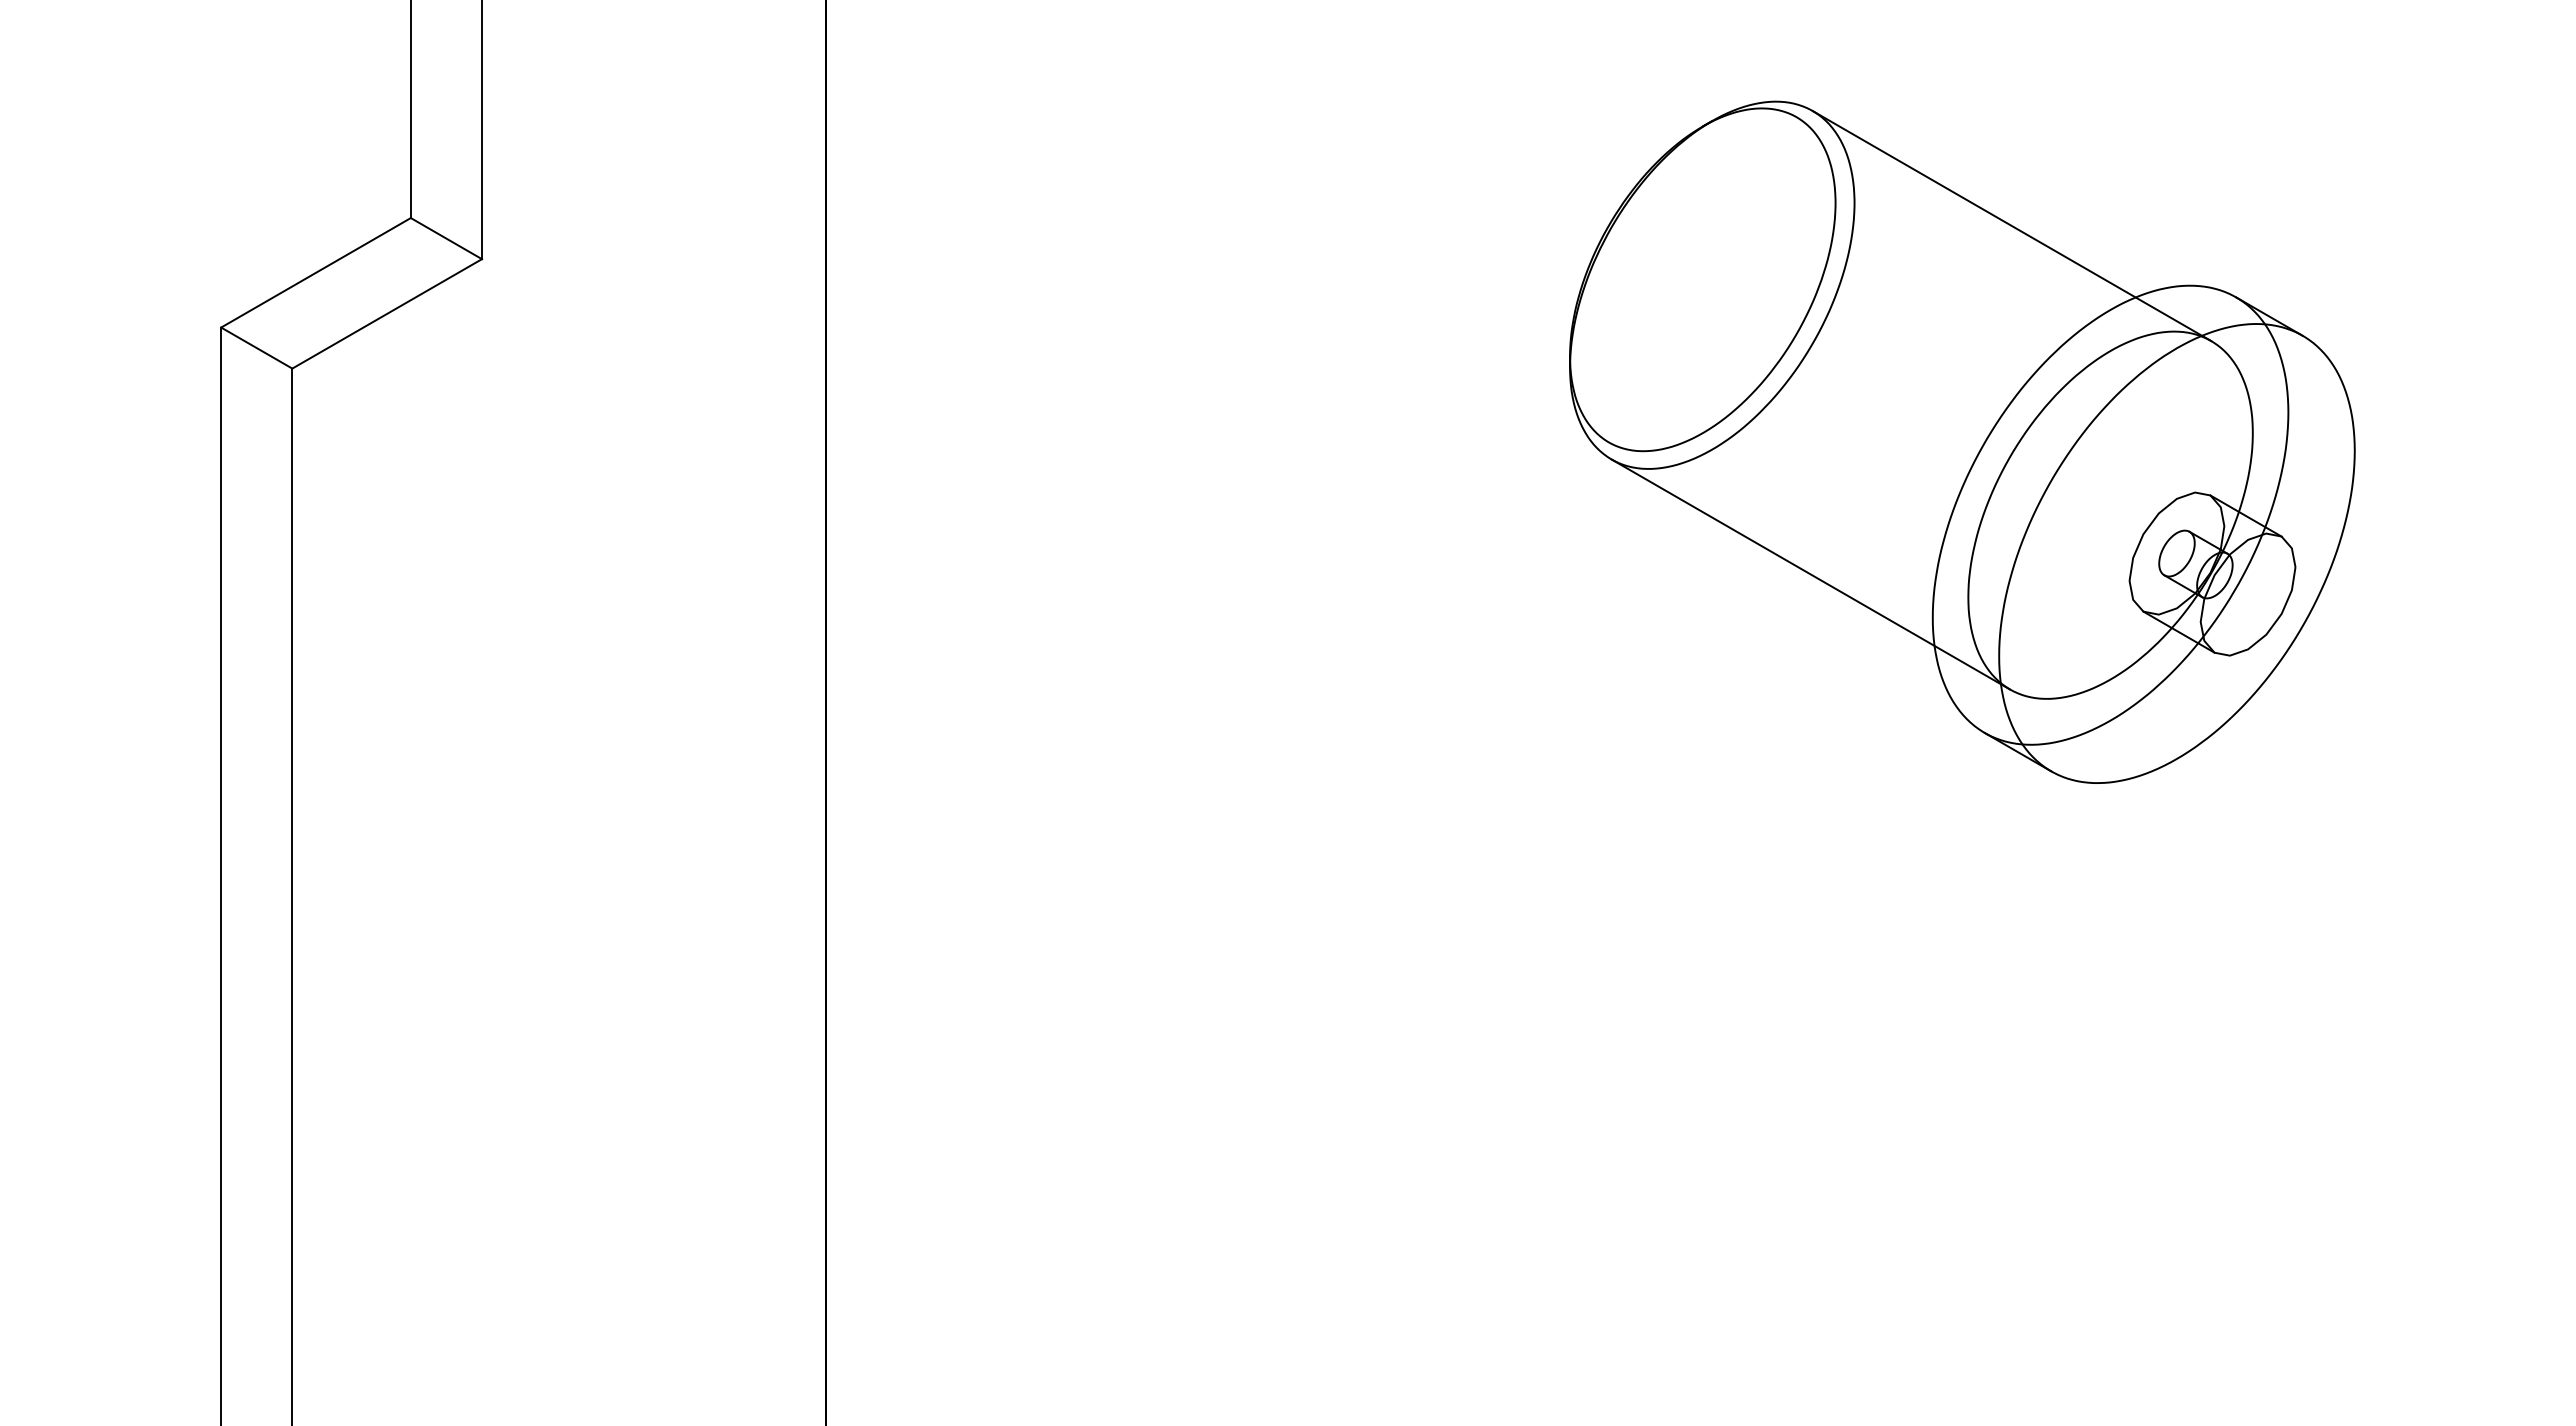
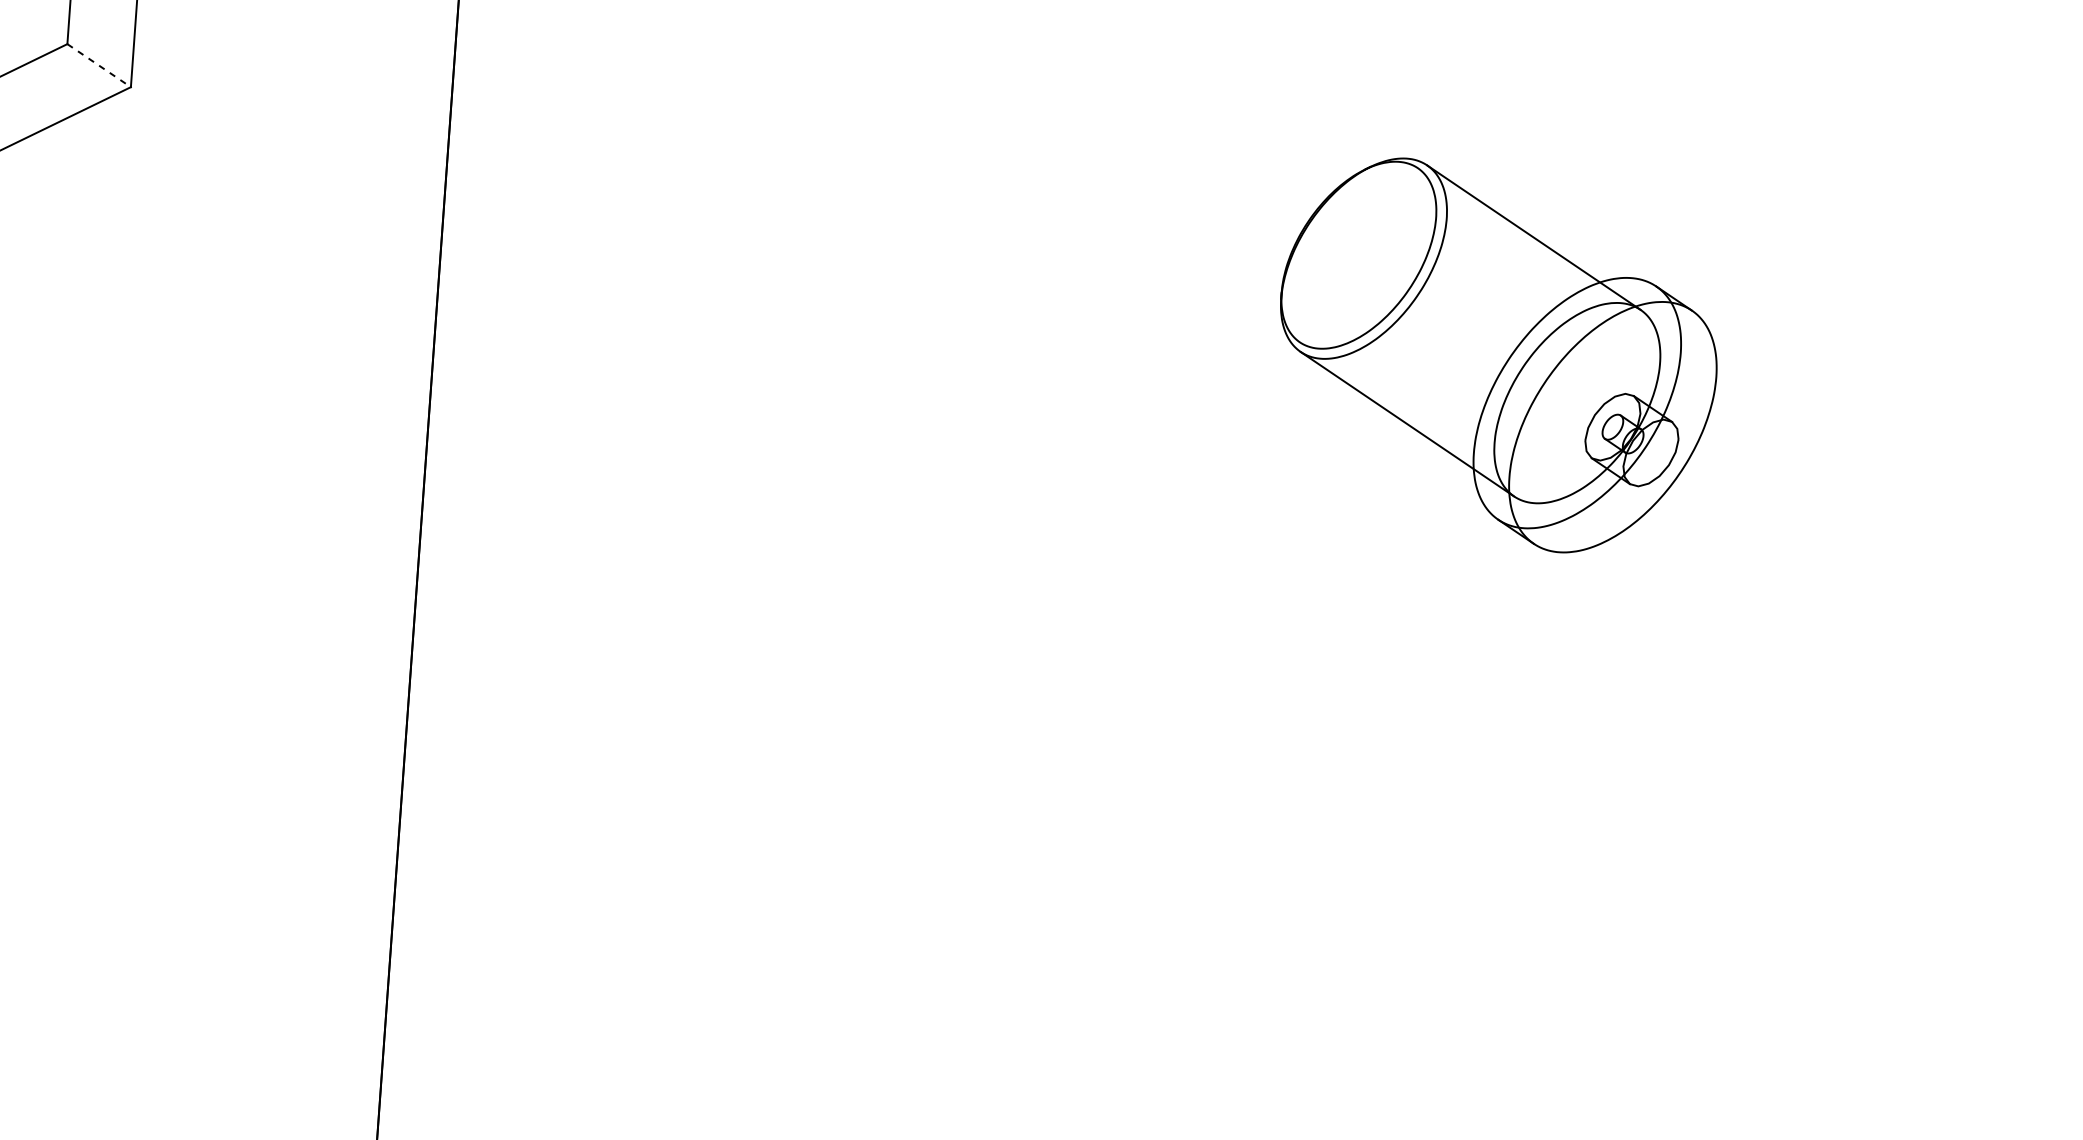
line: (446, 238) -> (99, 65), solid -> dashed
part: (1962, 441) -> (1497, 355), size x0.6

